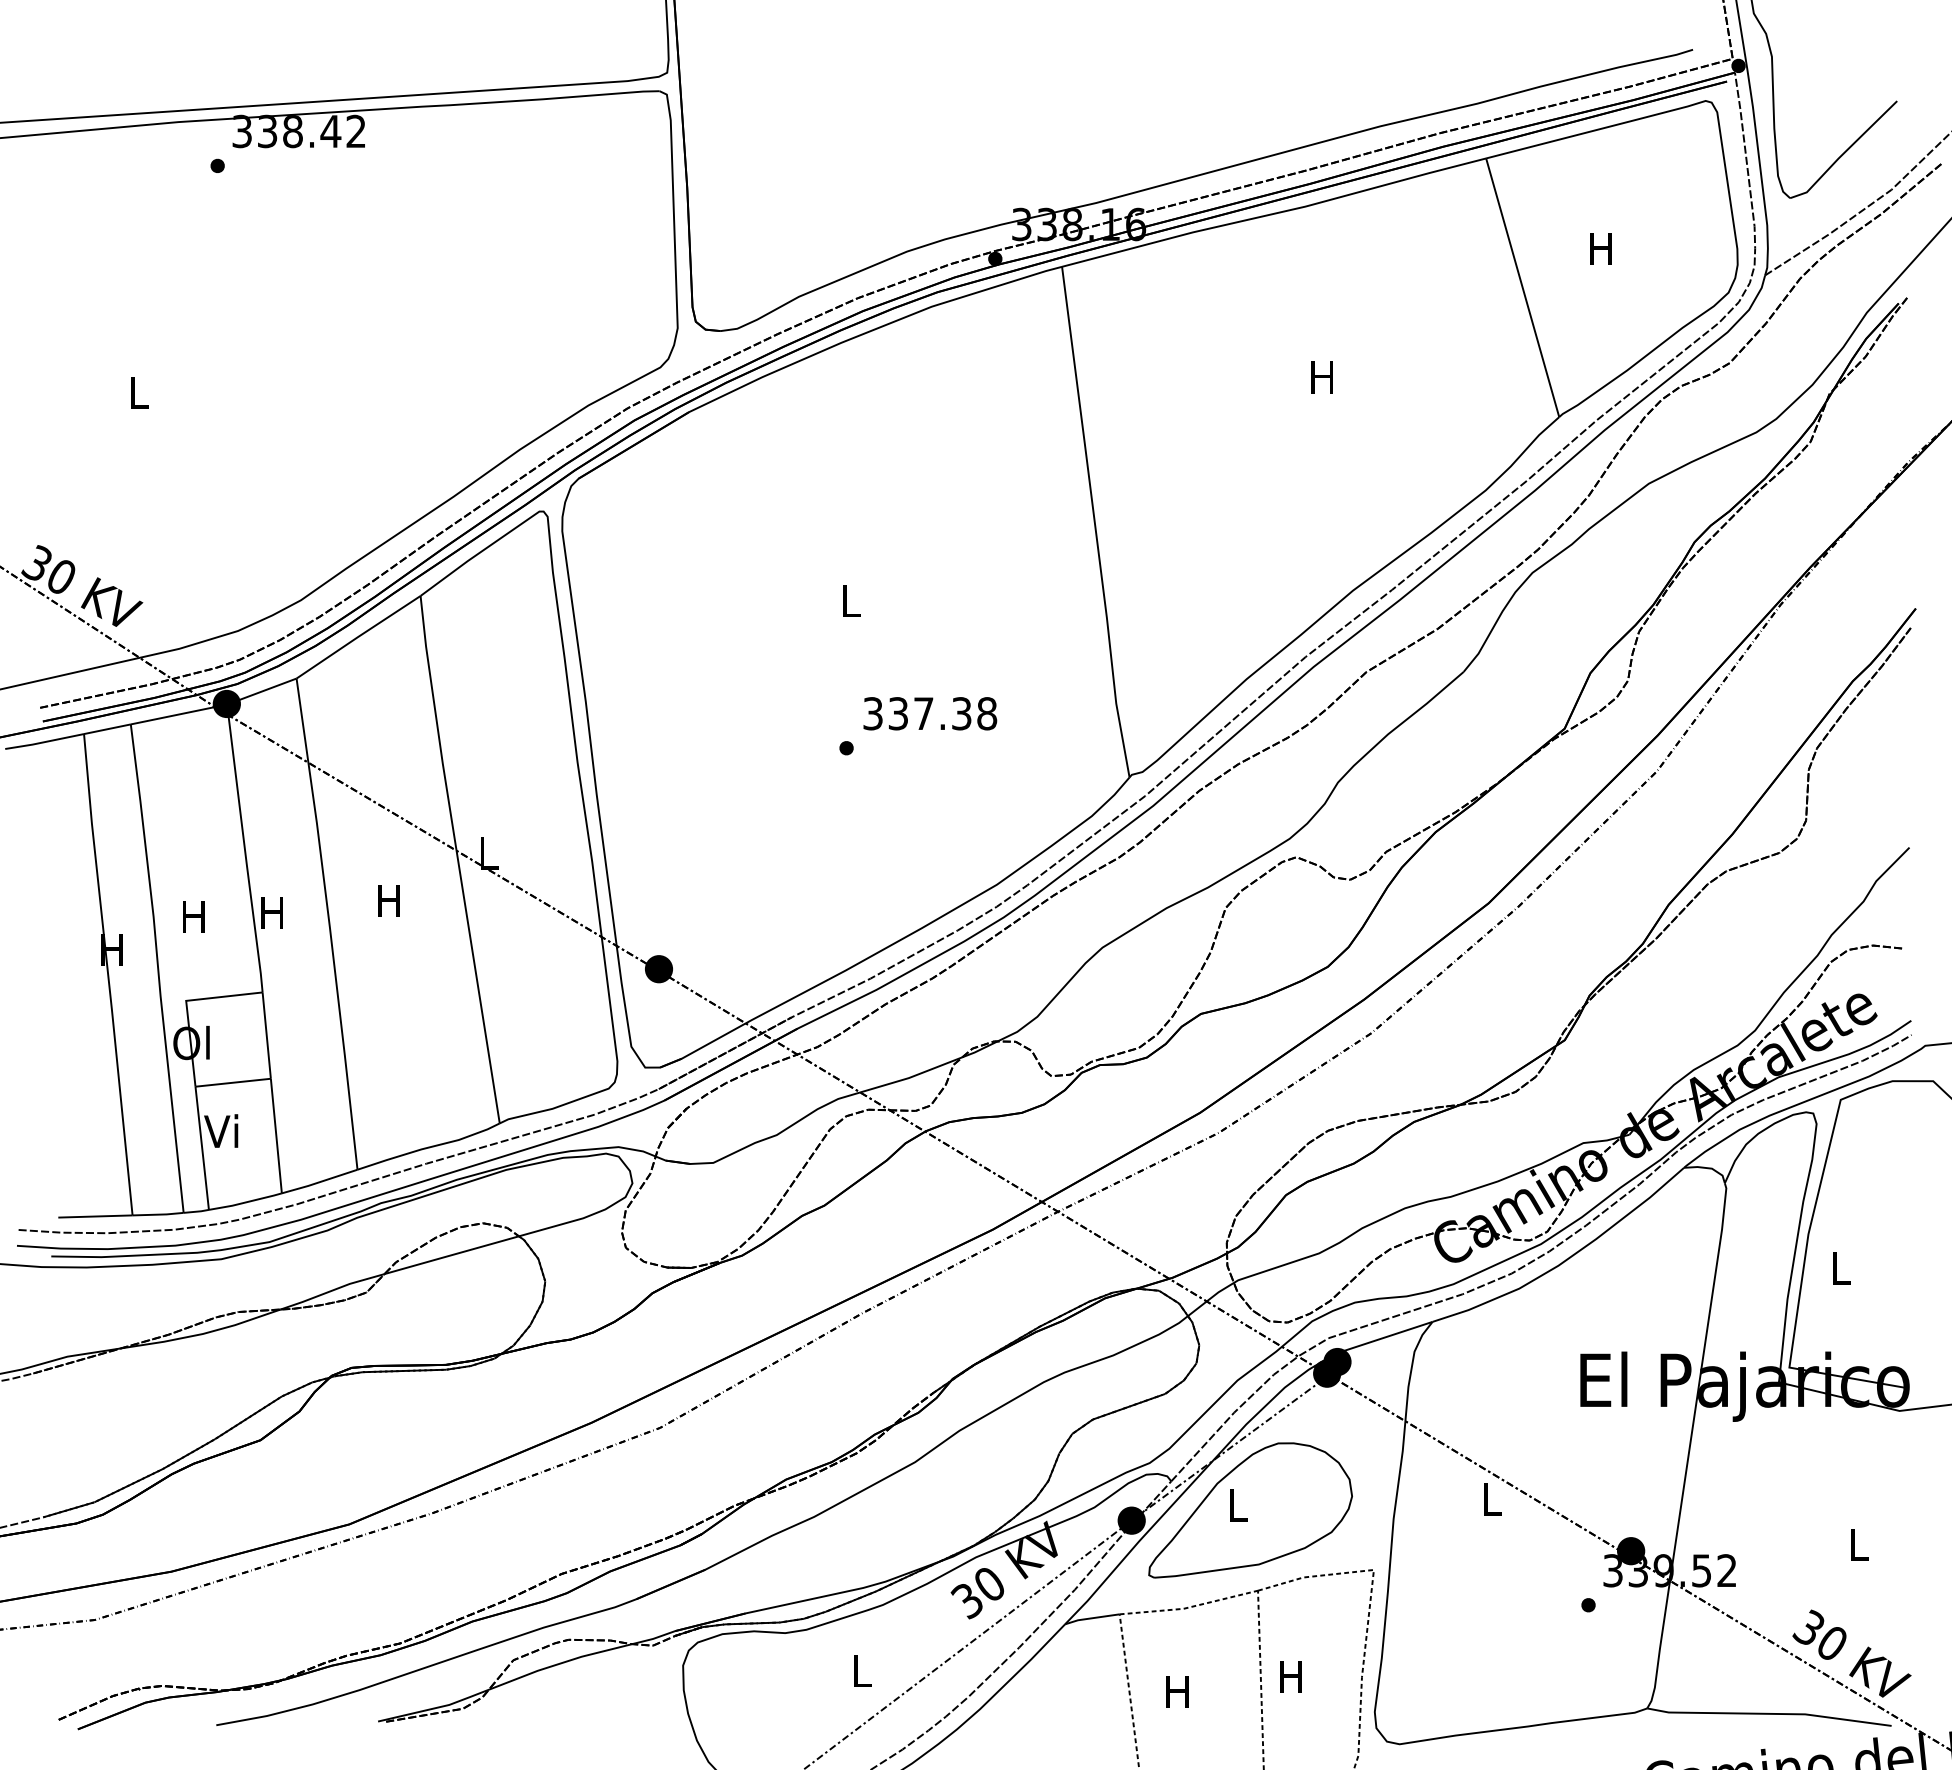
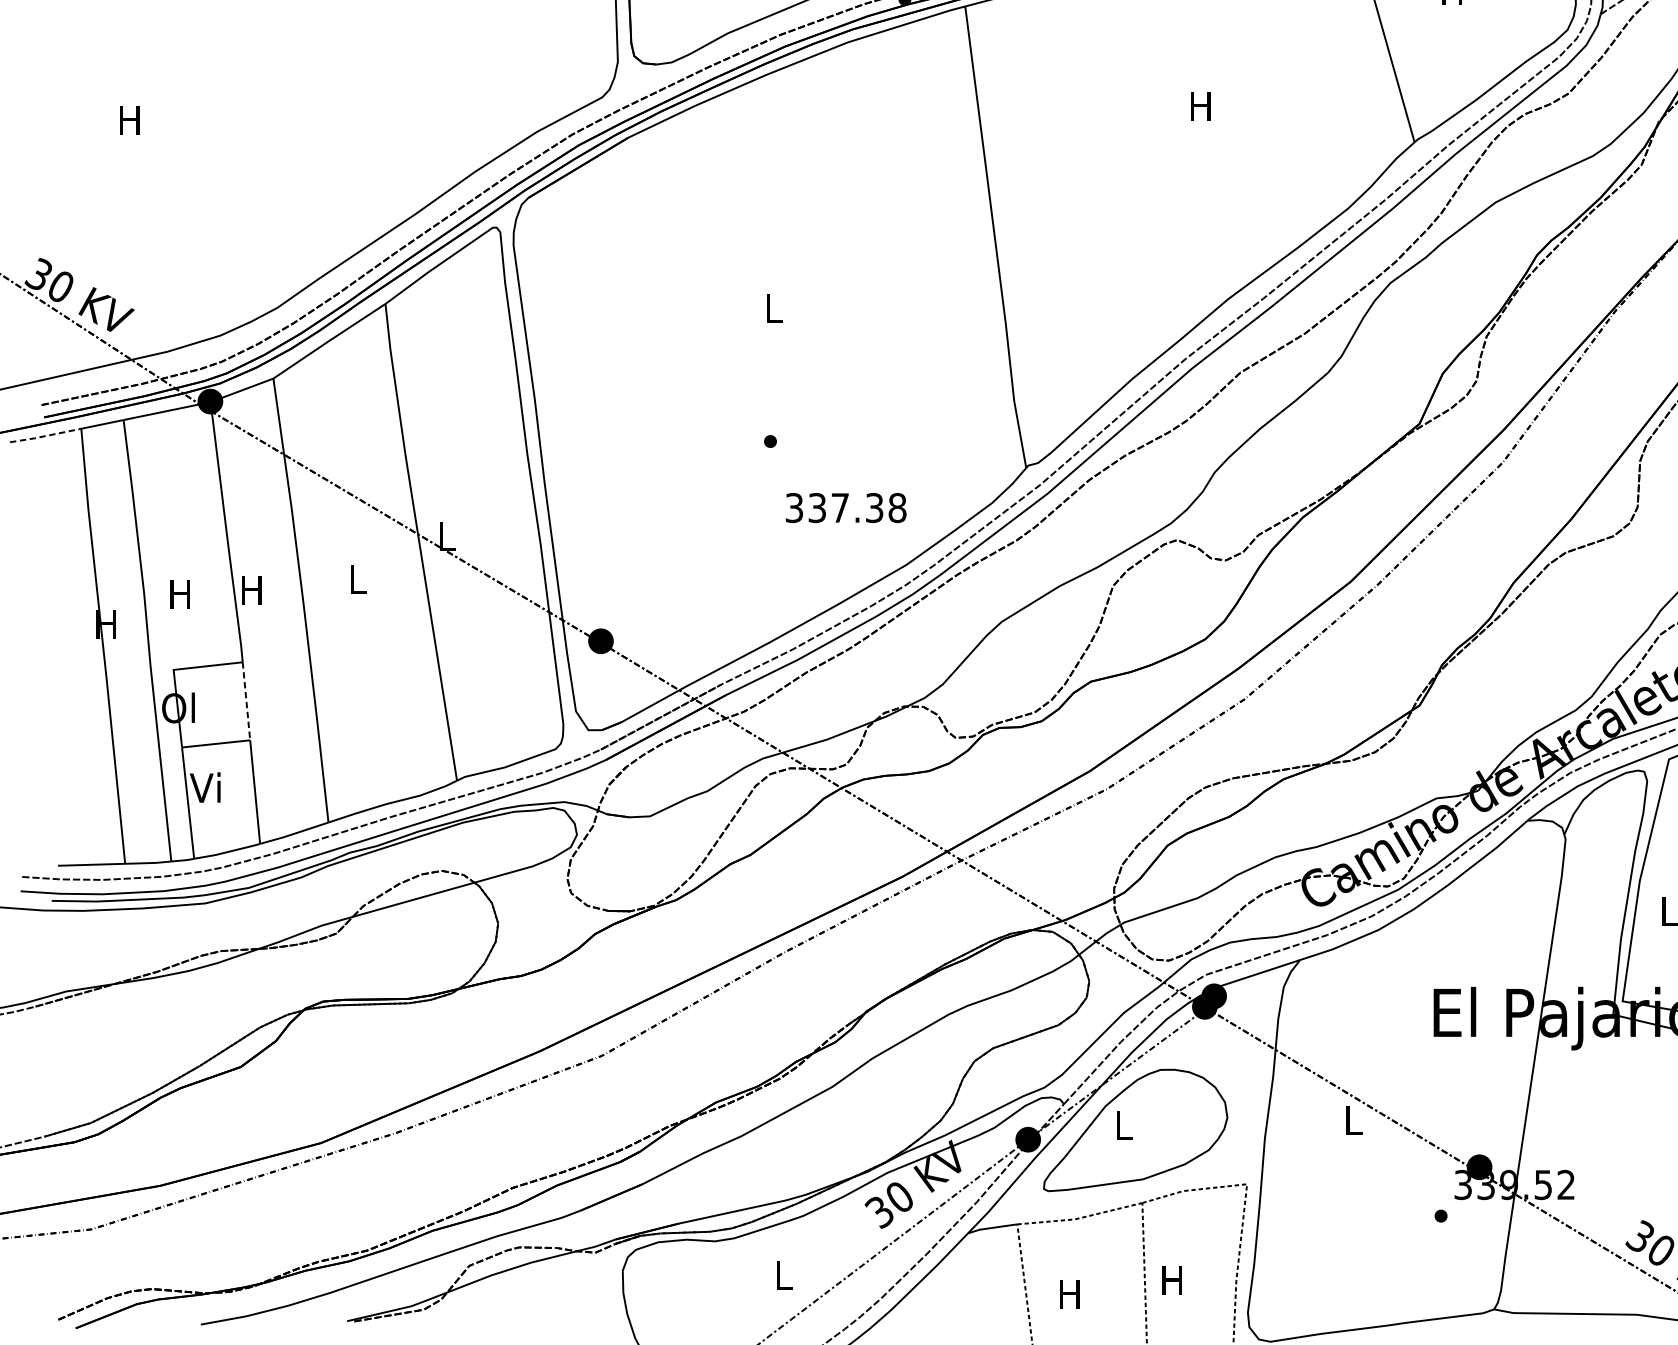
text: (137, 392) -> (129, 120), L -> H
text: (930, 713) -> (846, 507), moved
line: (44, 742) -> (45, 436), solid -> dashed
text: (388, 900) -> (356, 579), H -> L
line: (266, 1036) -> (246, 702), solid -> dashed

